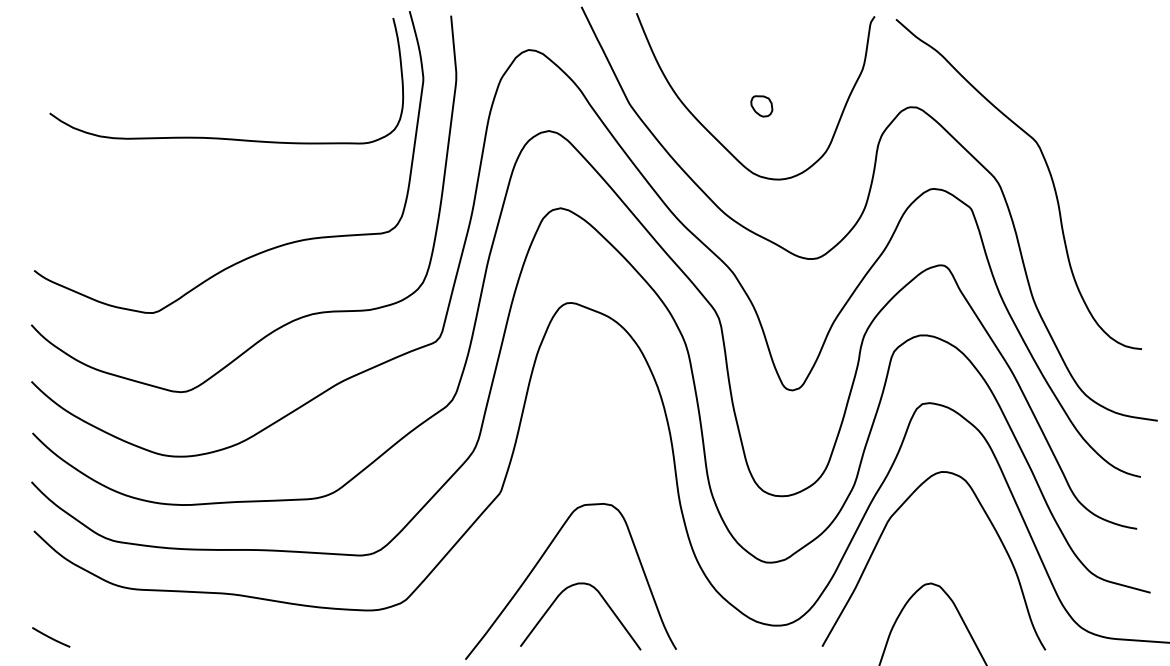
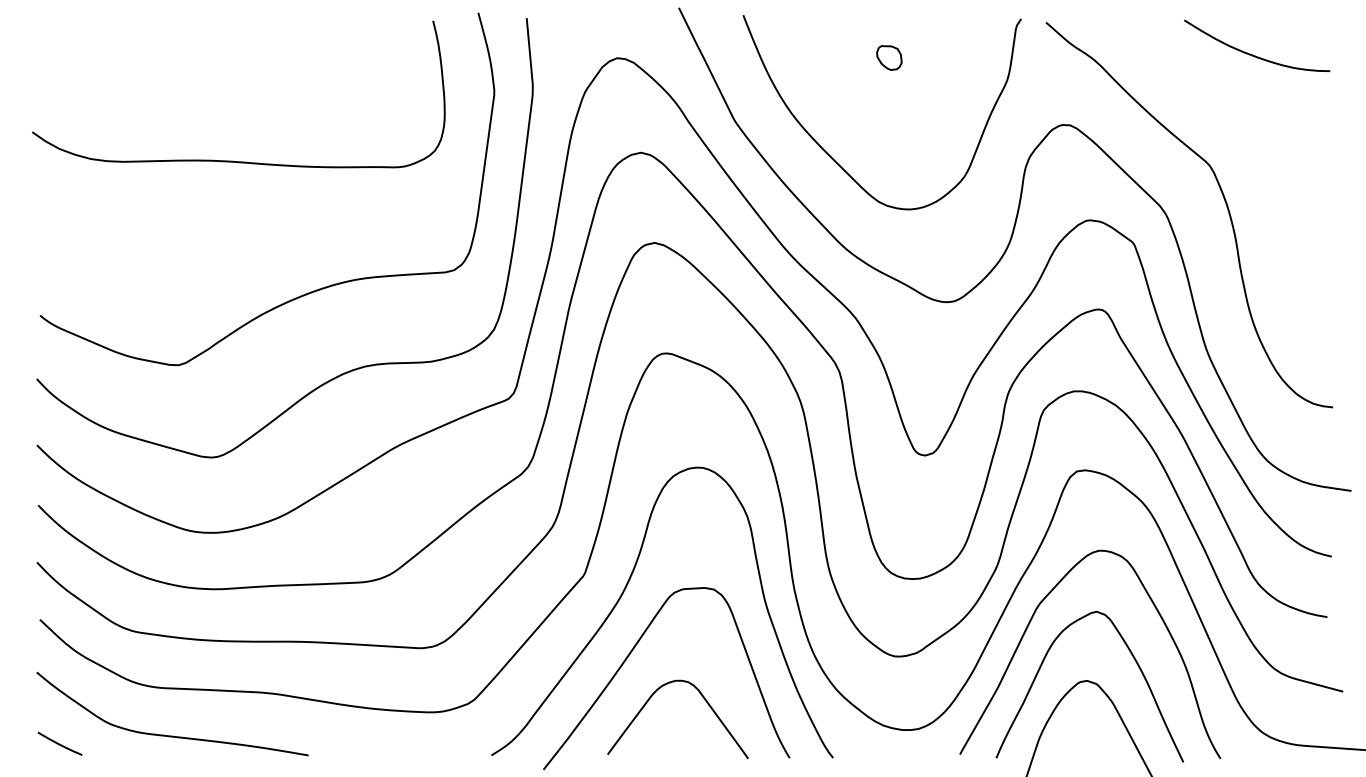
curve: (1073, 46) -> (1253, 54), added
part: (761, 105) -> (889, 57), moved
curve: (221, 137) -> (232, 160), moved
curve: (534, 507) -> (624, 592), added
curve: (893, 570) -> (1042, 665), added
curve: (147, 630) -> (172, 735), added

